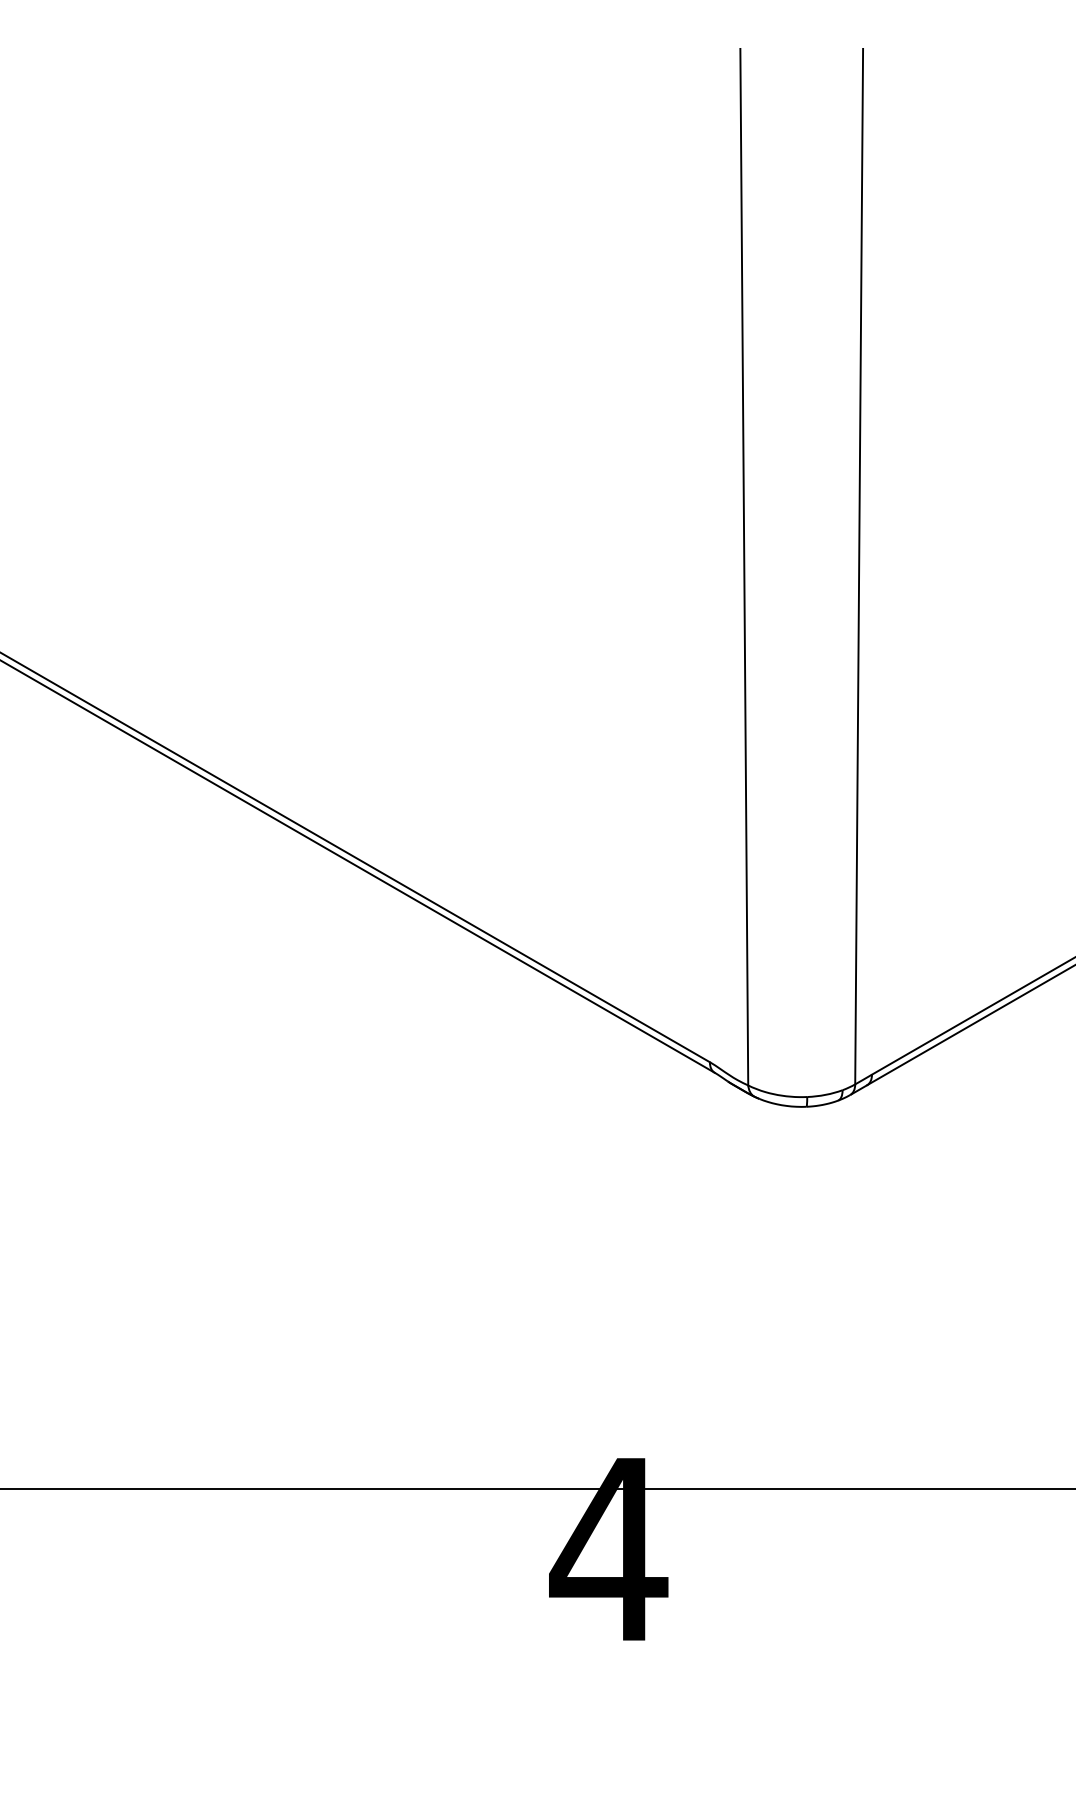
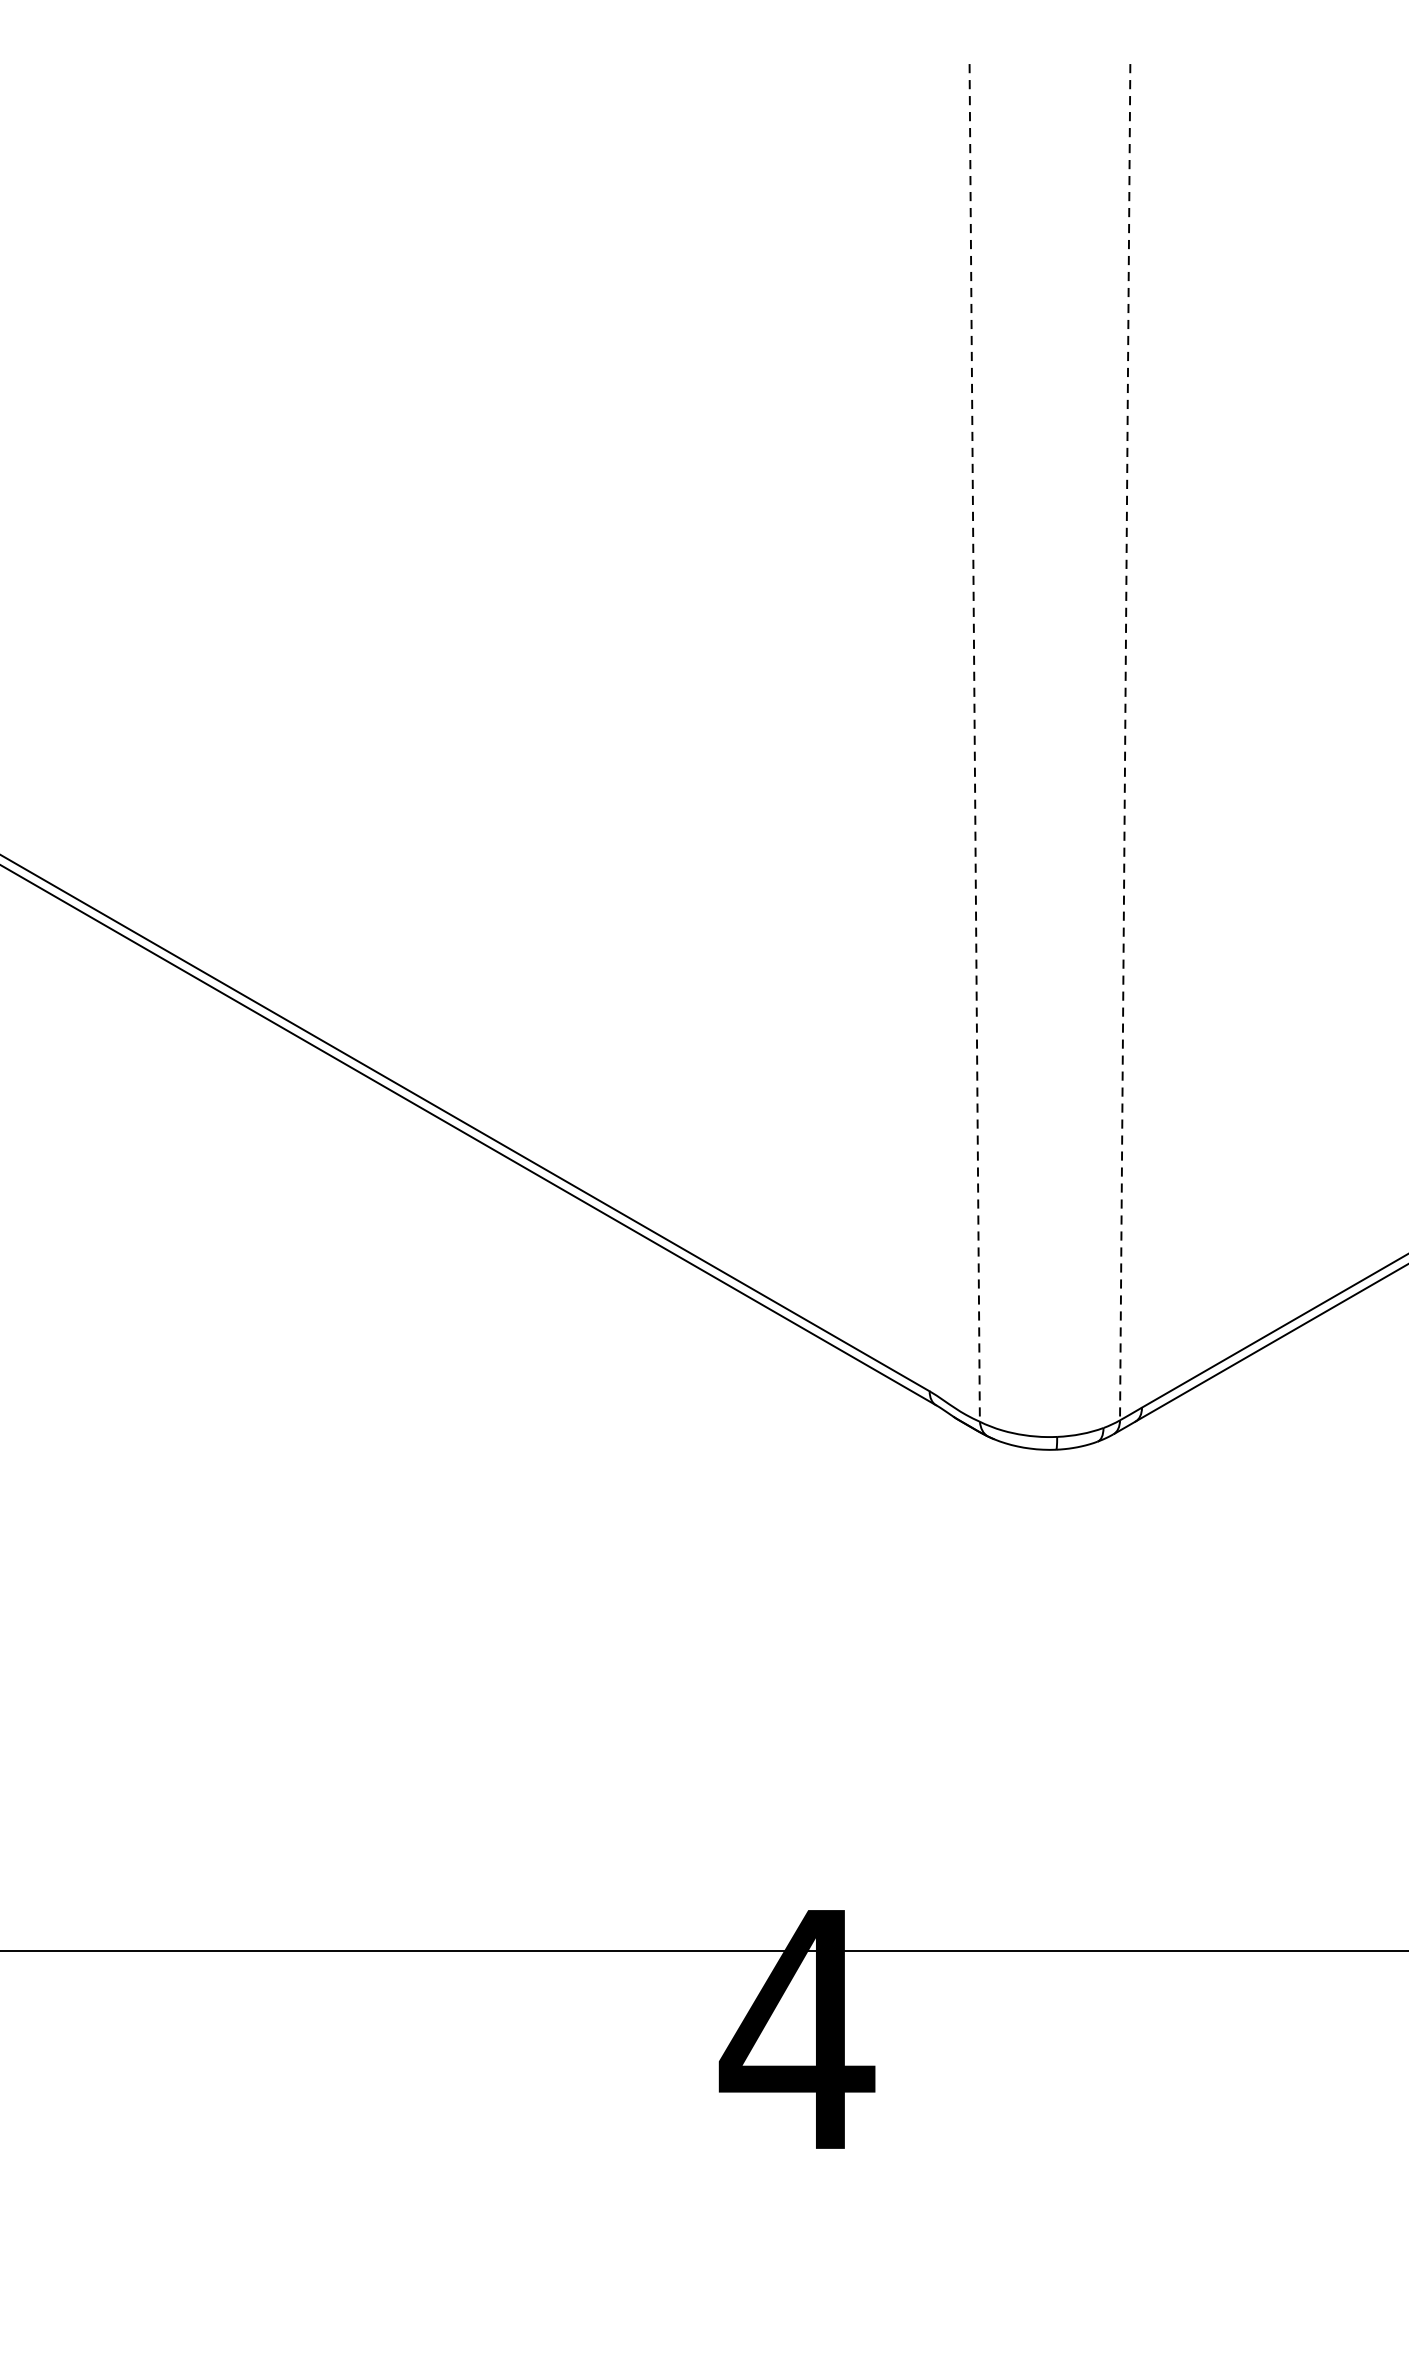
line: (859, 566) -> (1125, 741), solid -> dashed
line: (744, 567) -> (974, 743), solid -> dashed

